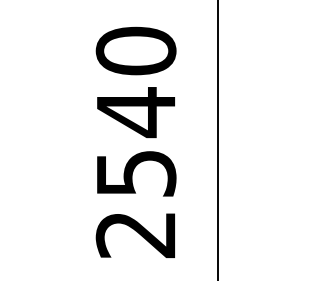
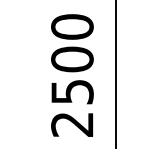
text: (136, 112) -> (72, 59), 2540 -> 2500

